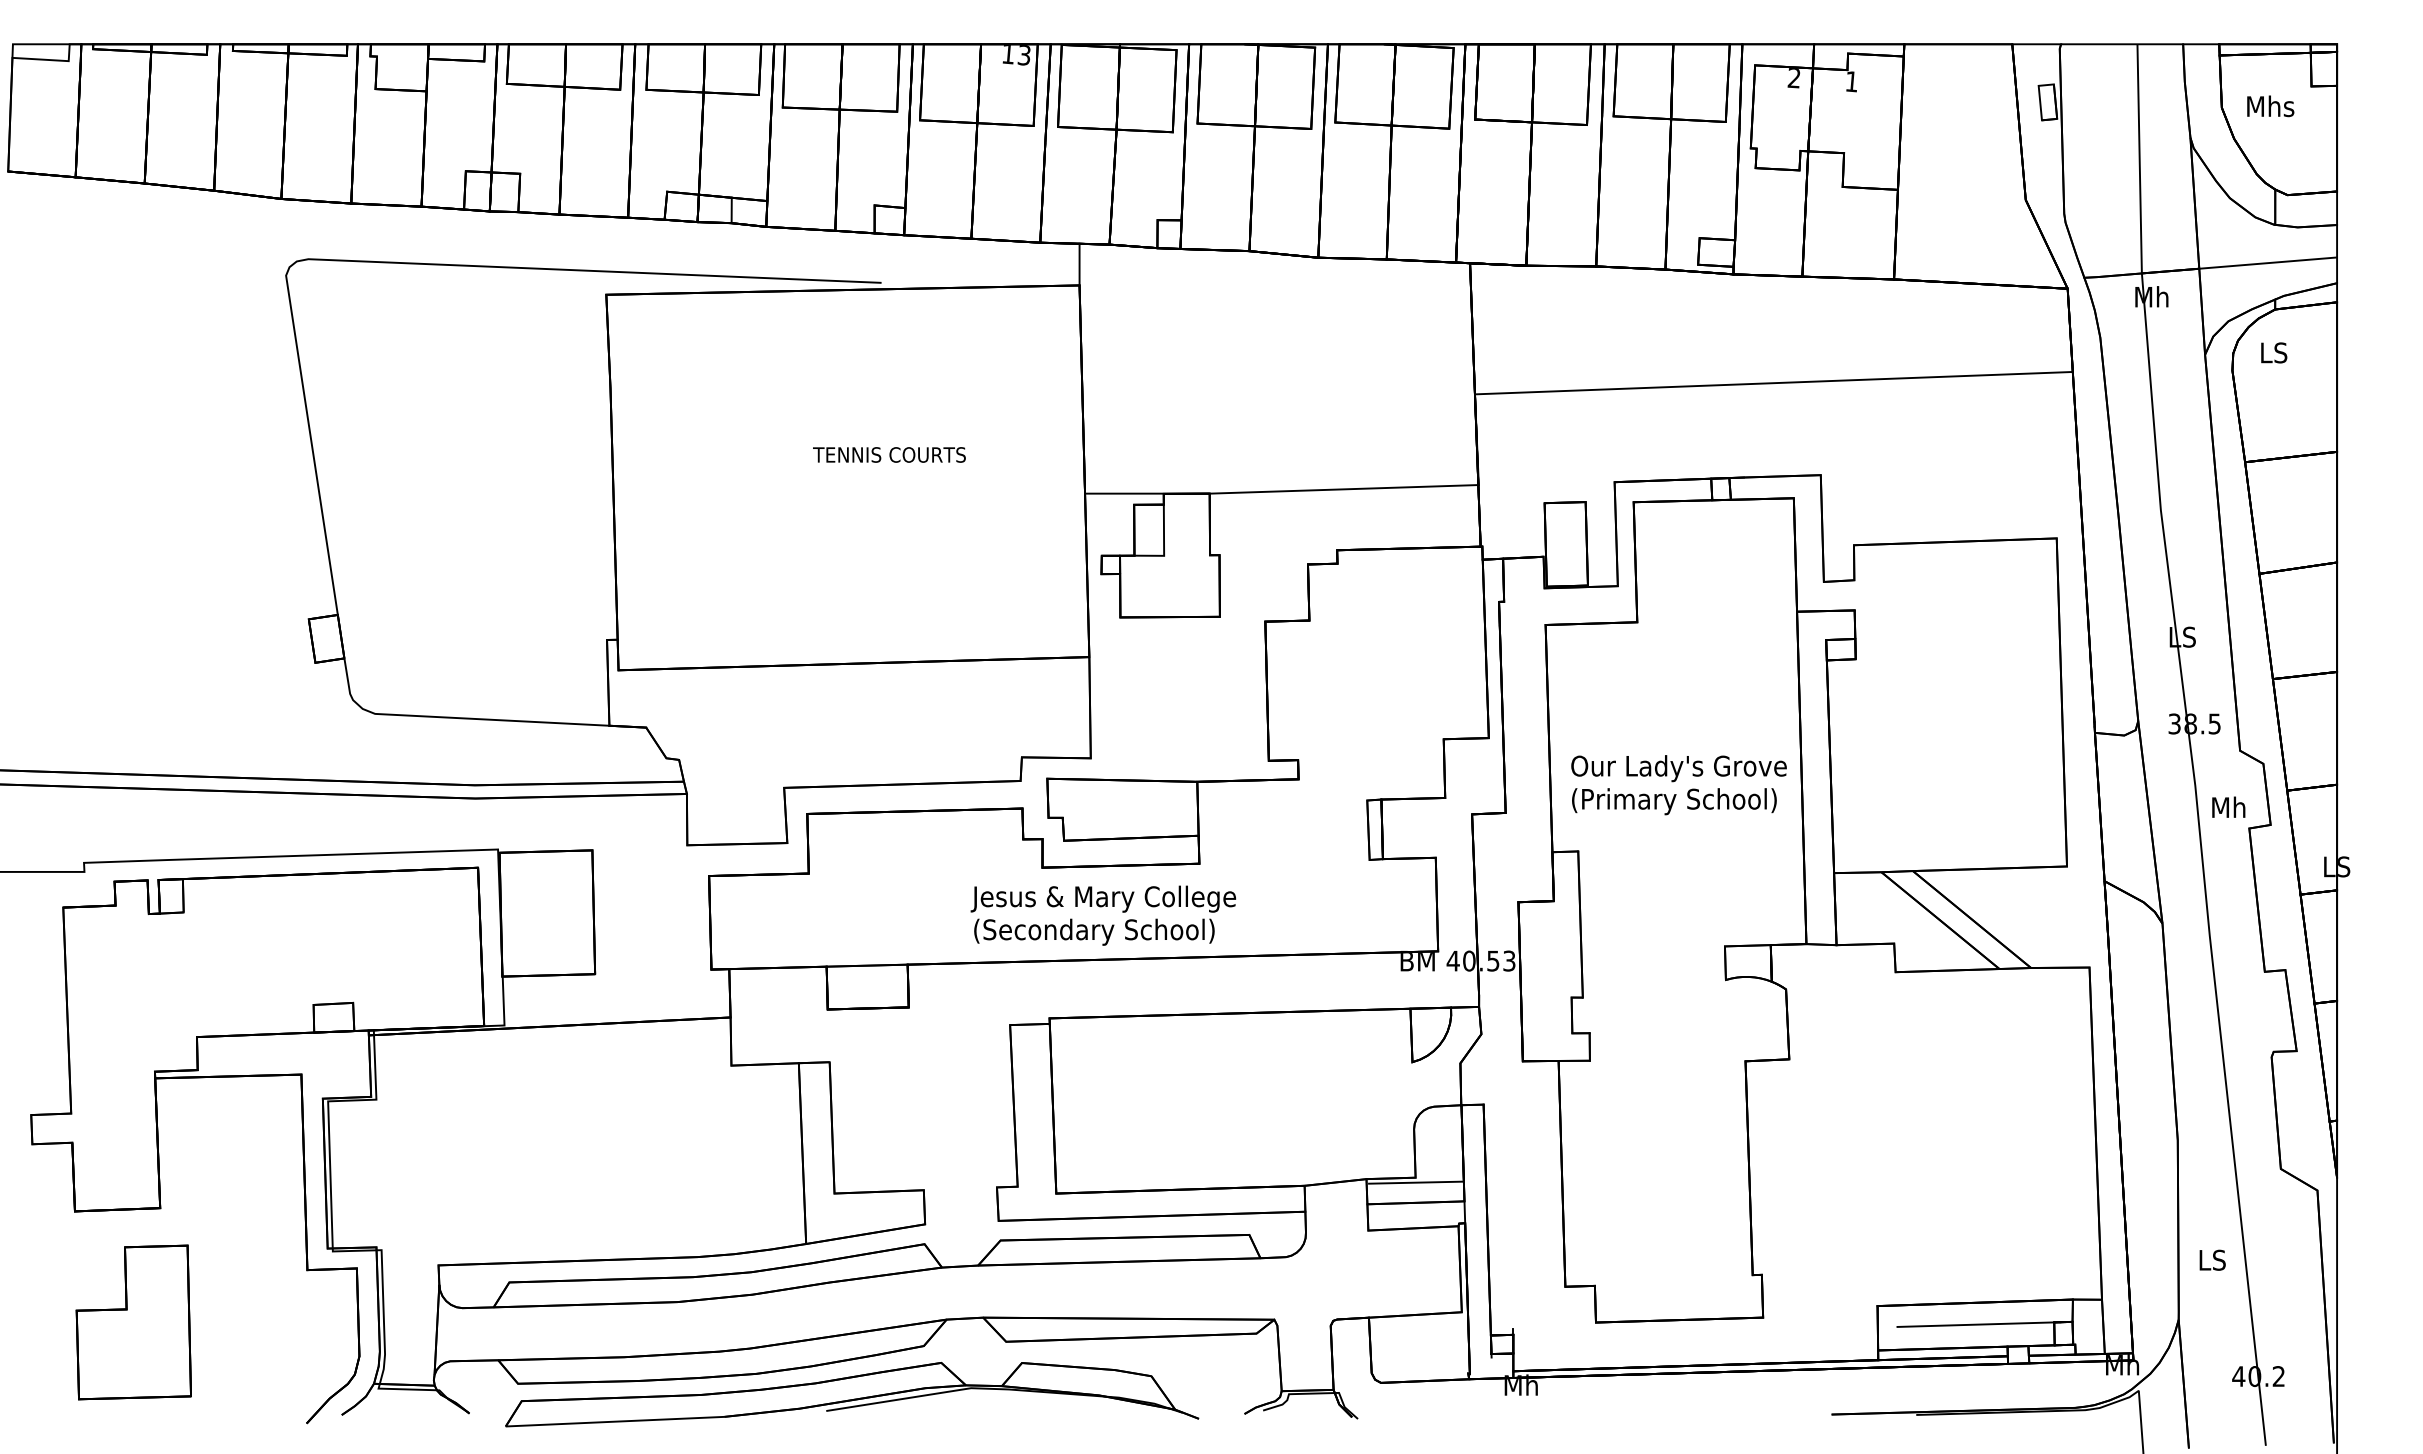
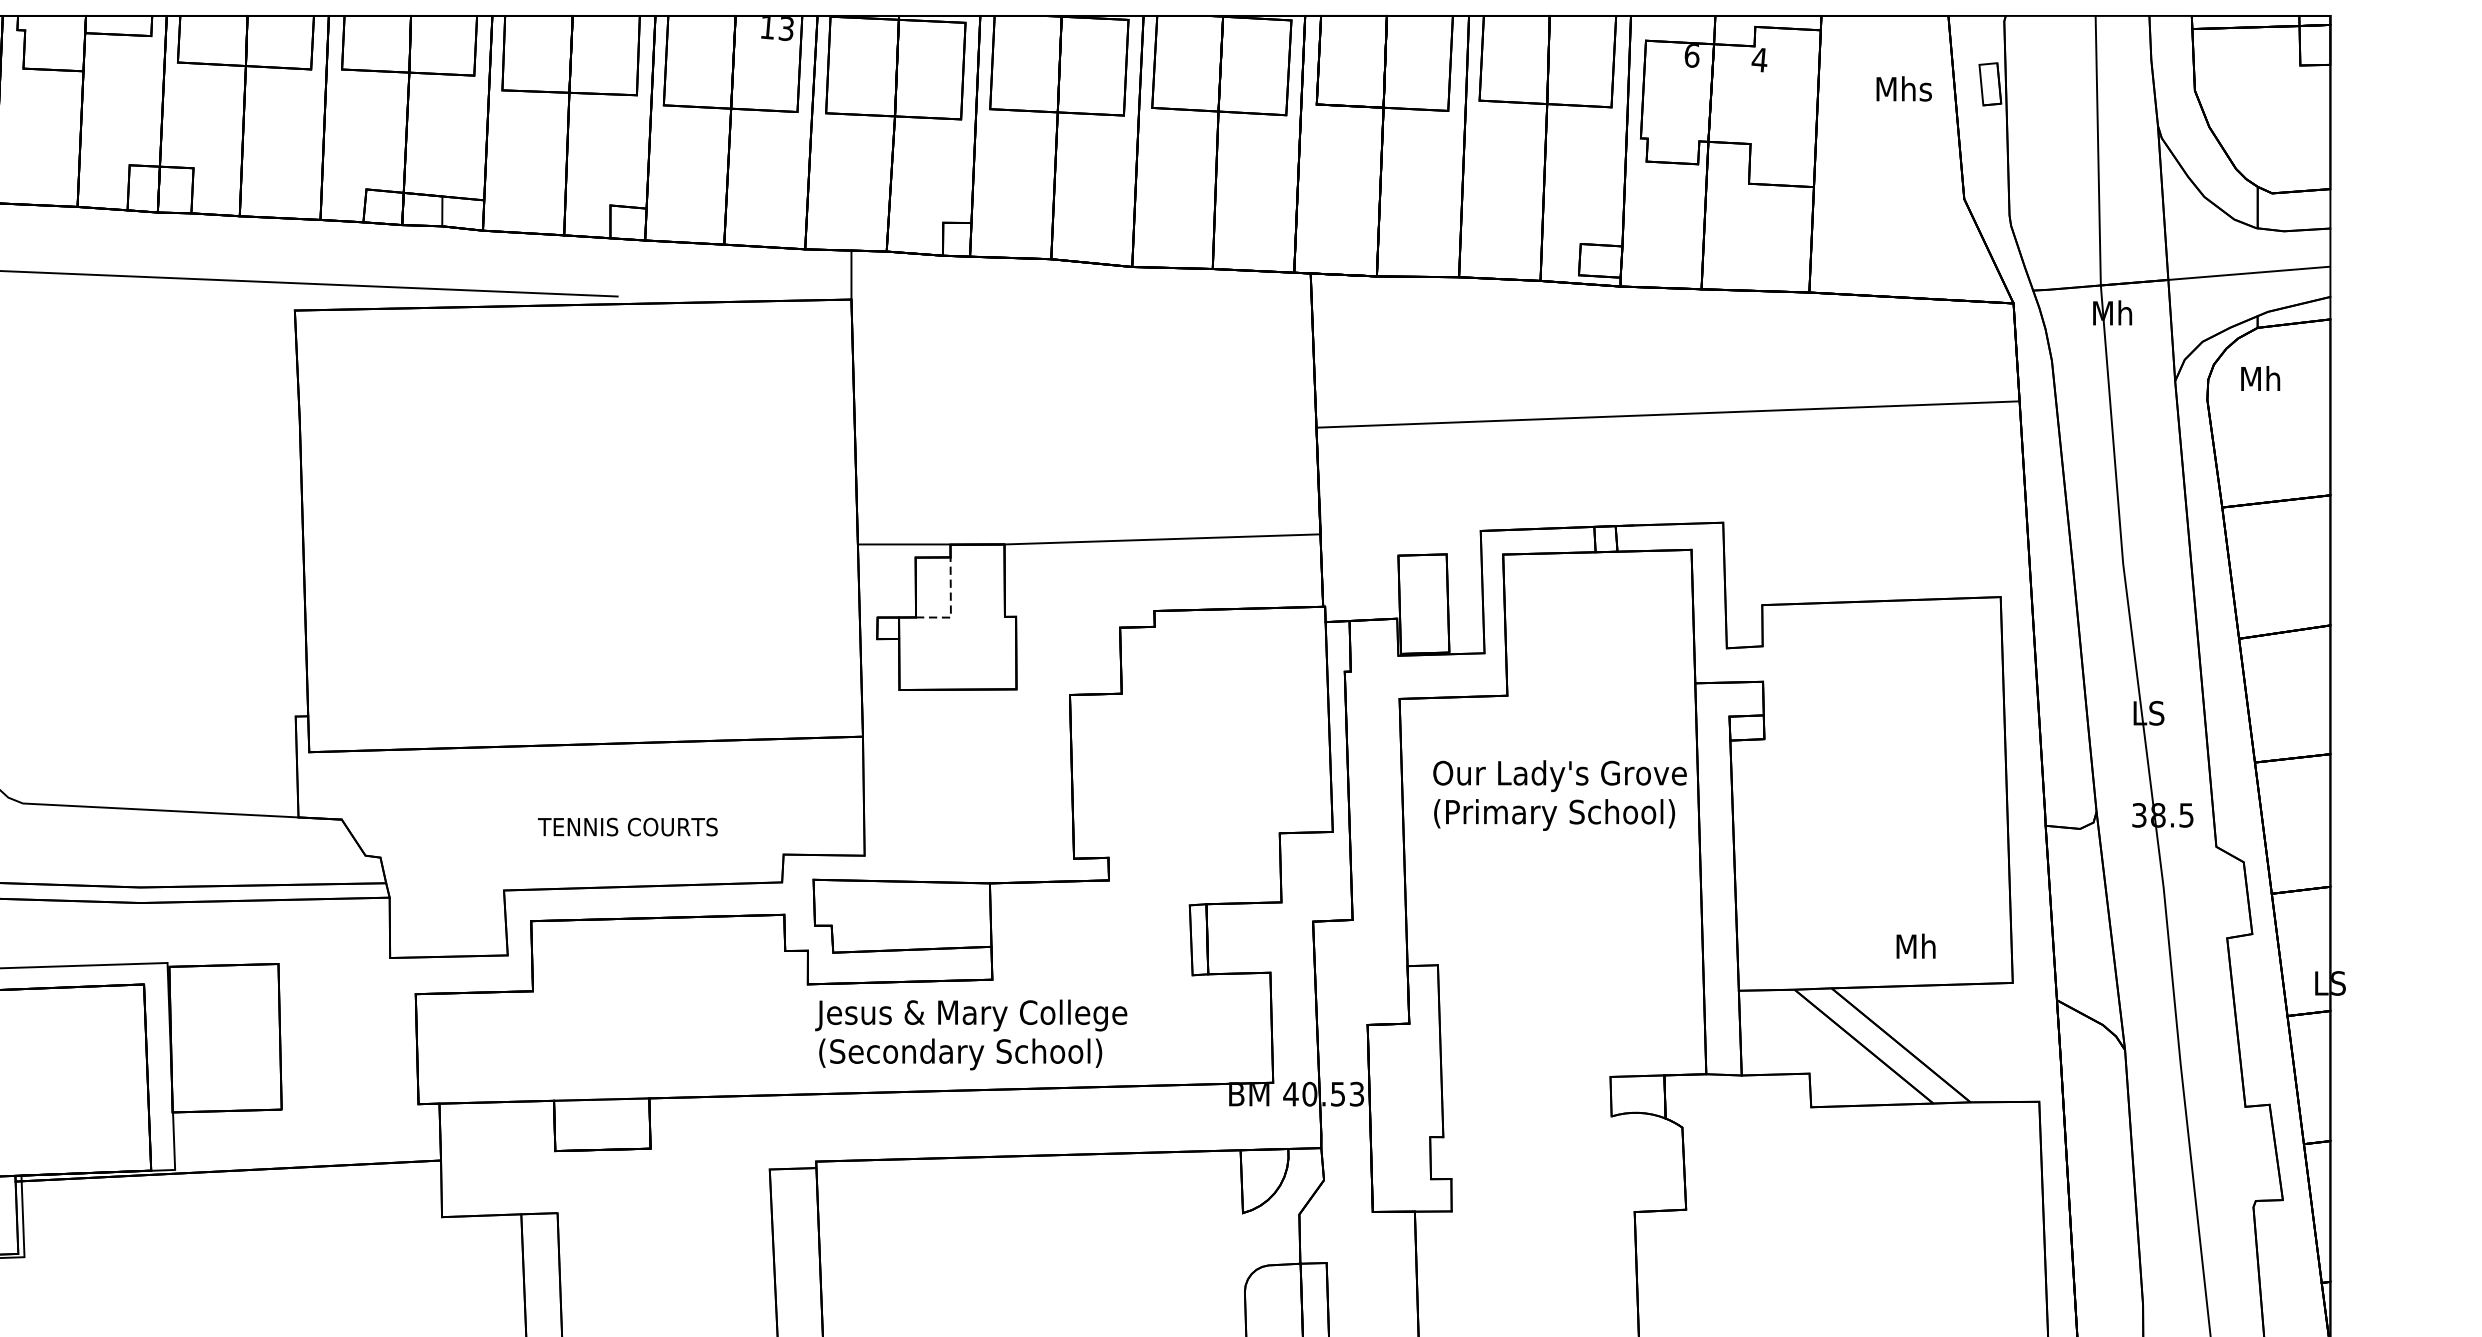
text: (1793, 78) -> (1691, 56), 2 -> 6
text: (1851, 81) -> (1759, 59), 1 -> 4
text: (2270, 106) -> (1903, 89), moved
text: (2278, 352) -> (2261, 378), LS -> Mh
text: (889, 454) -> (627, 826), moved
line: (1164, 545) -> (951, 605), solid -> dashed
text: (1678, 785) -> (1559, 795), moved
text: (2228, 806) -> (1915, 945), moved
text: (1102, 915) -> (970, 1034), moved

